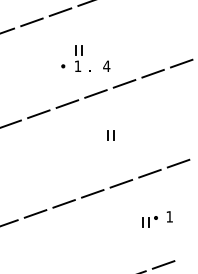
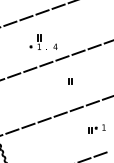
part: (85, 56) -> (43, 41), moved

